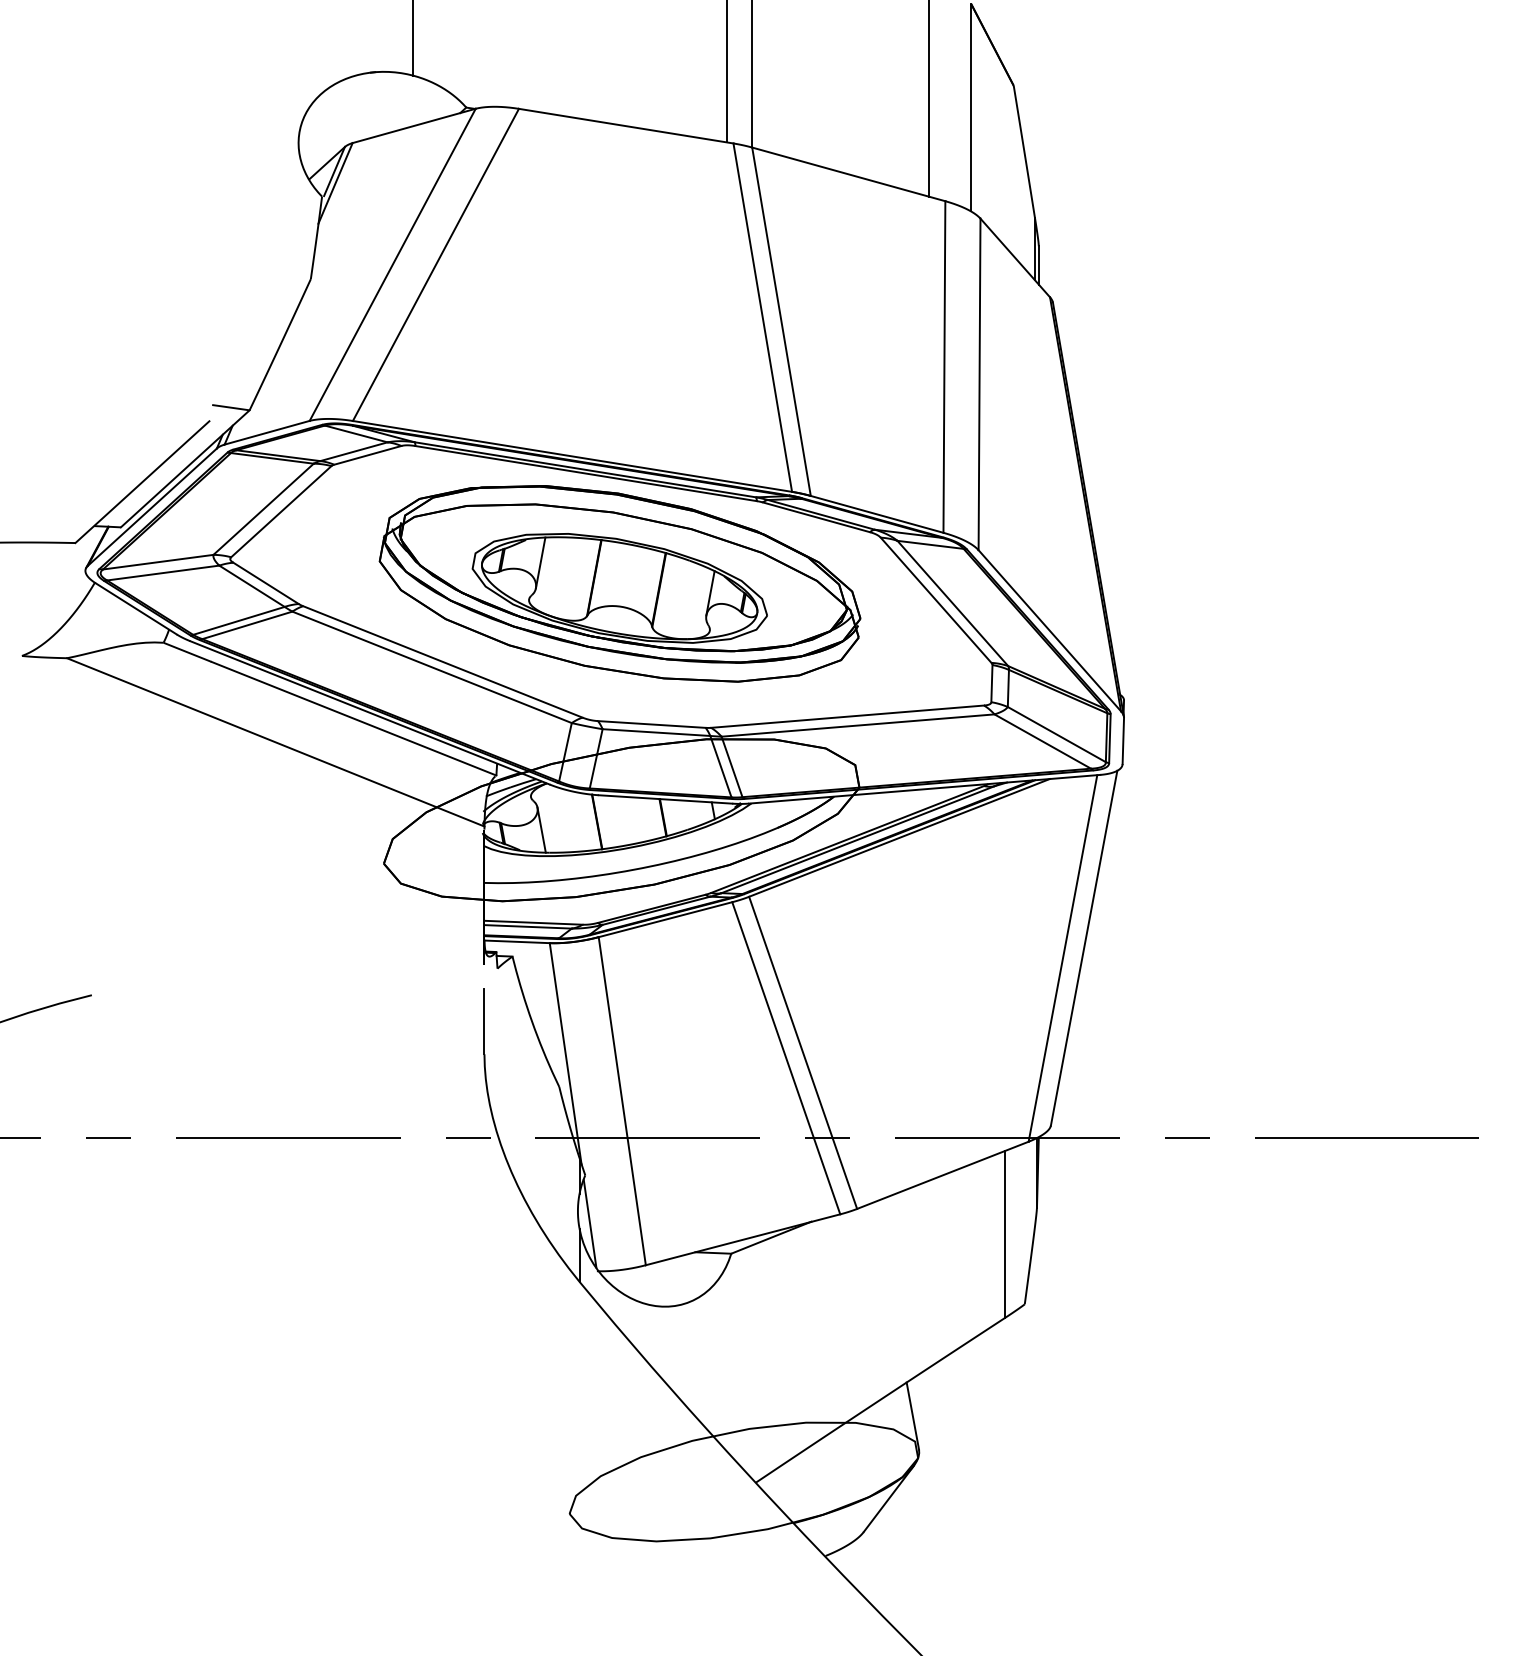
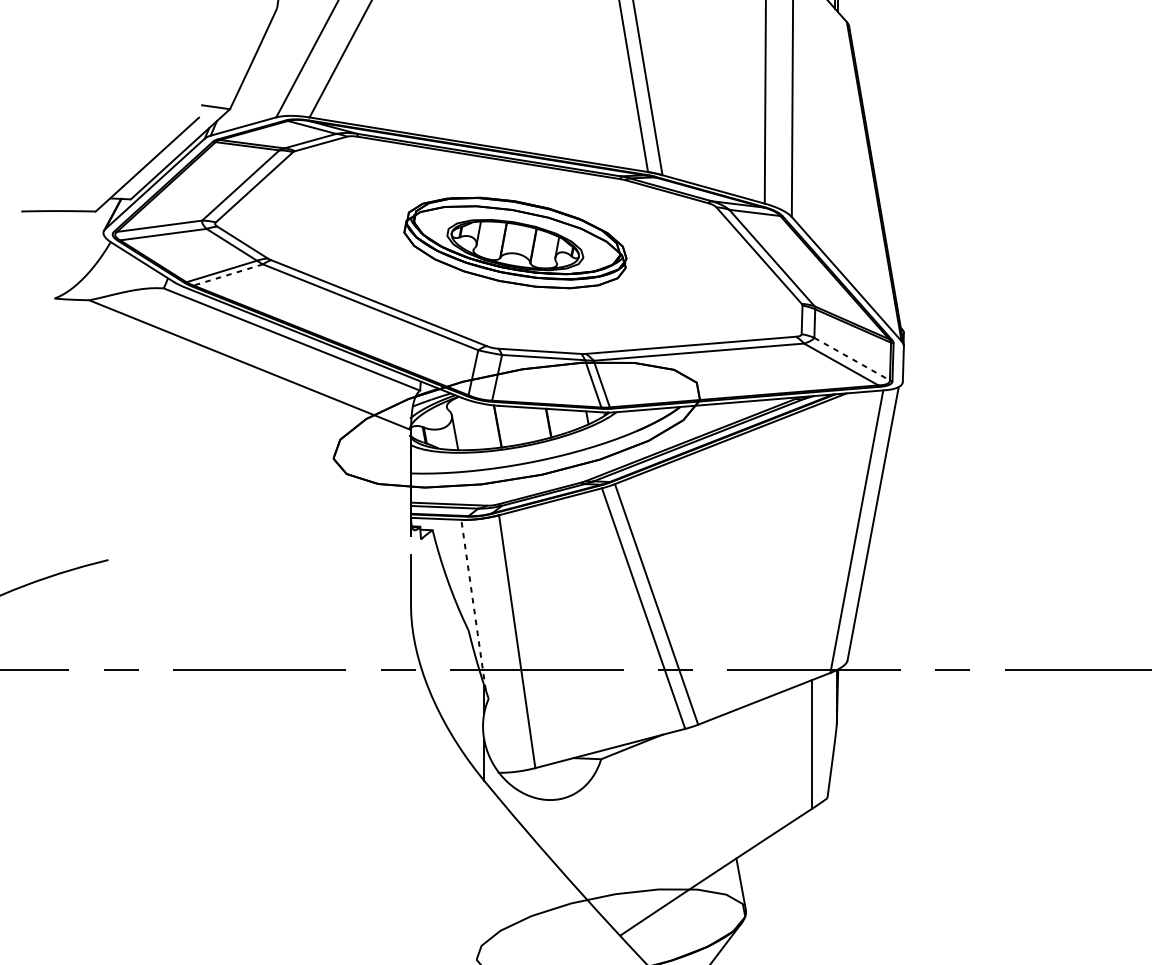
part: (619, 583) -> (515, 242), size x0.6
line: (246, 625) -> (227, 275), solid -> dashed
line: (1057, 734) -> (852, 359), solid -> dashed
line: (565, 1053) -> (473, 604), solid -> dashed
line: (589, 1223) -> (491, 735), removed

